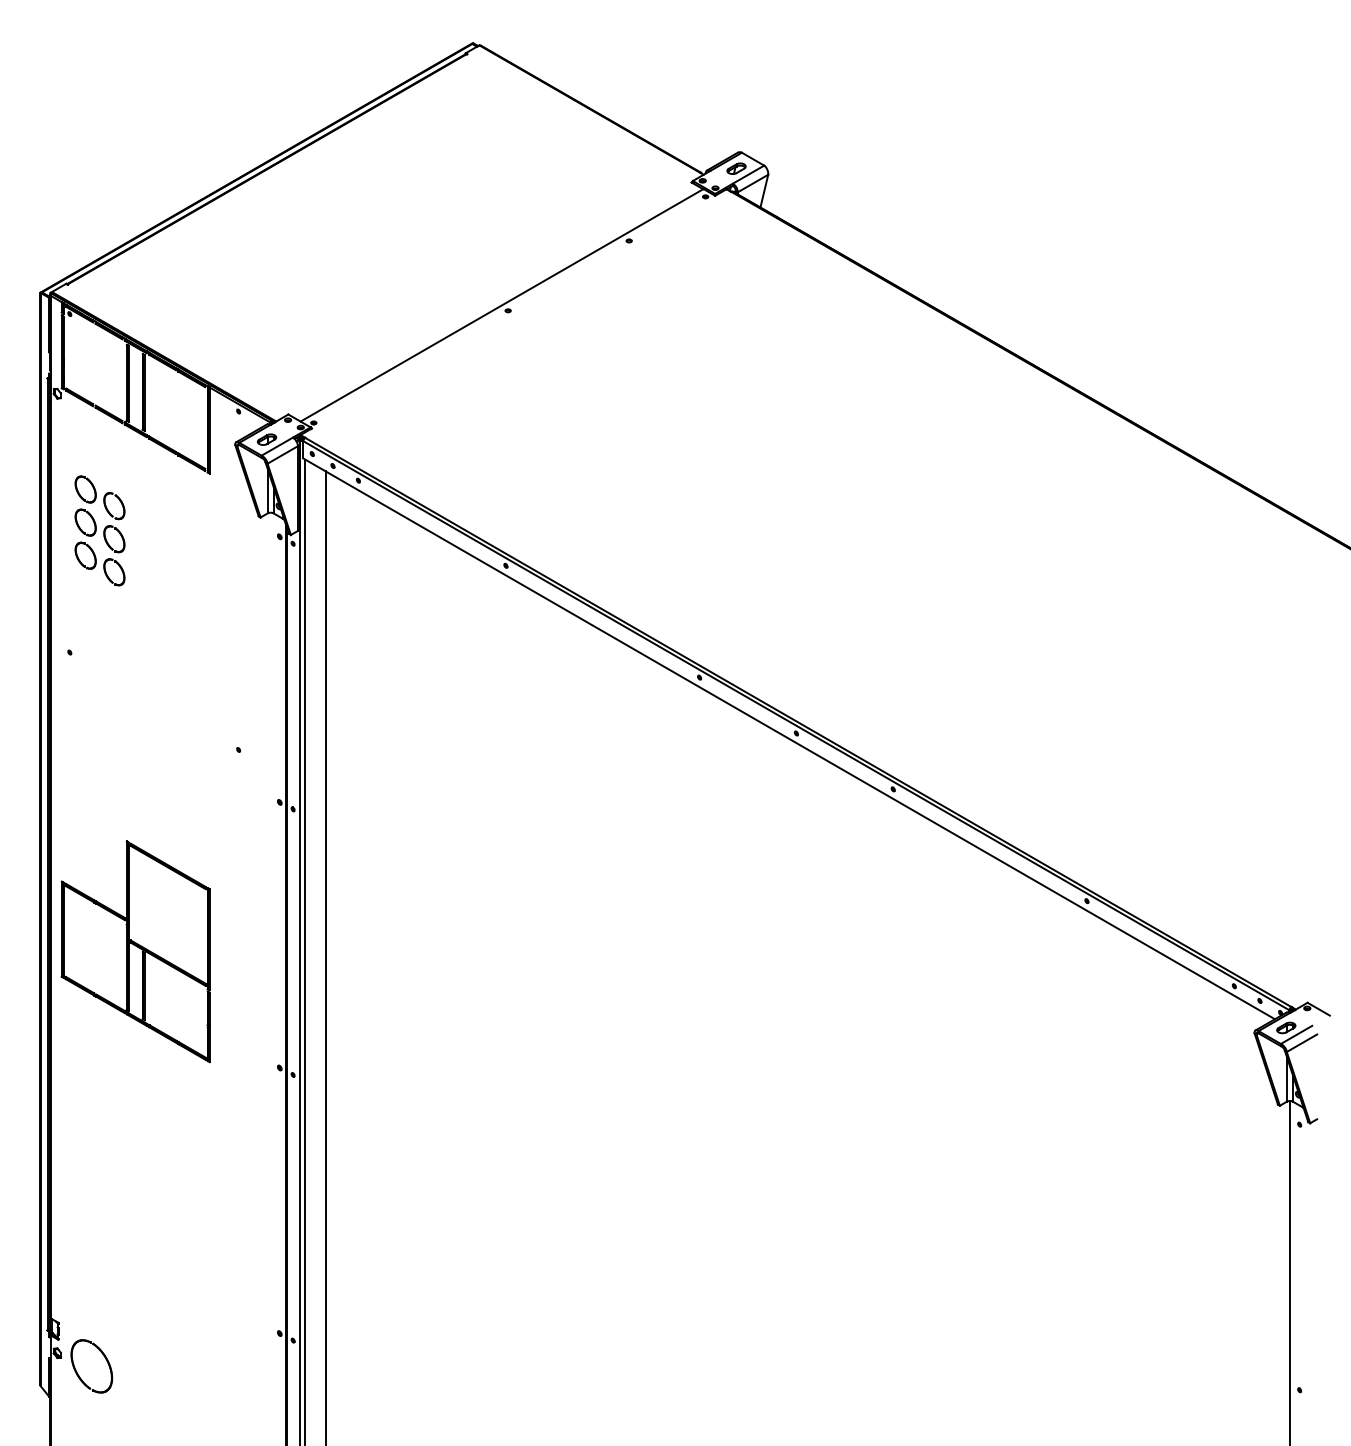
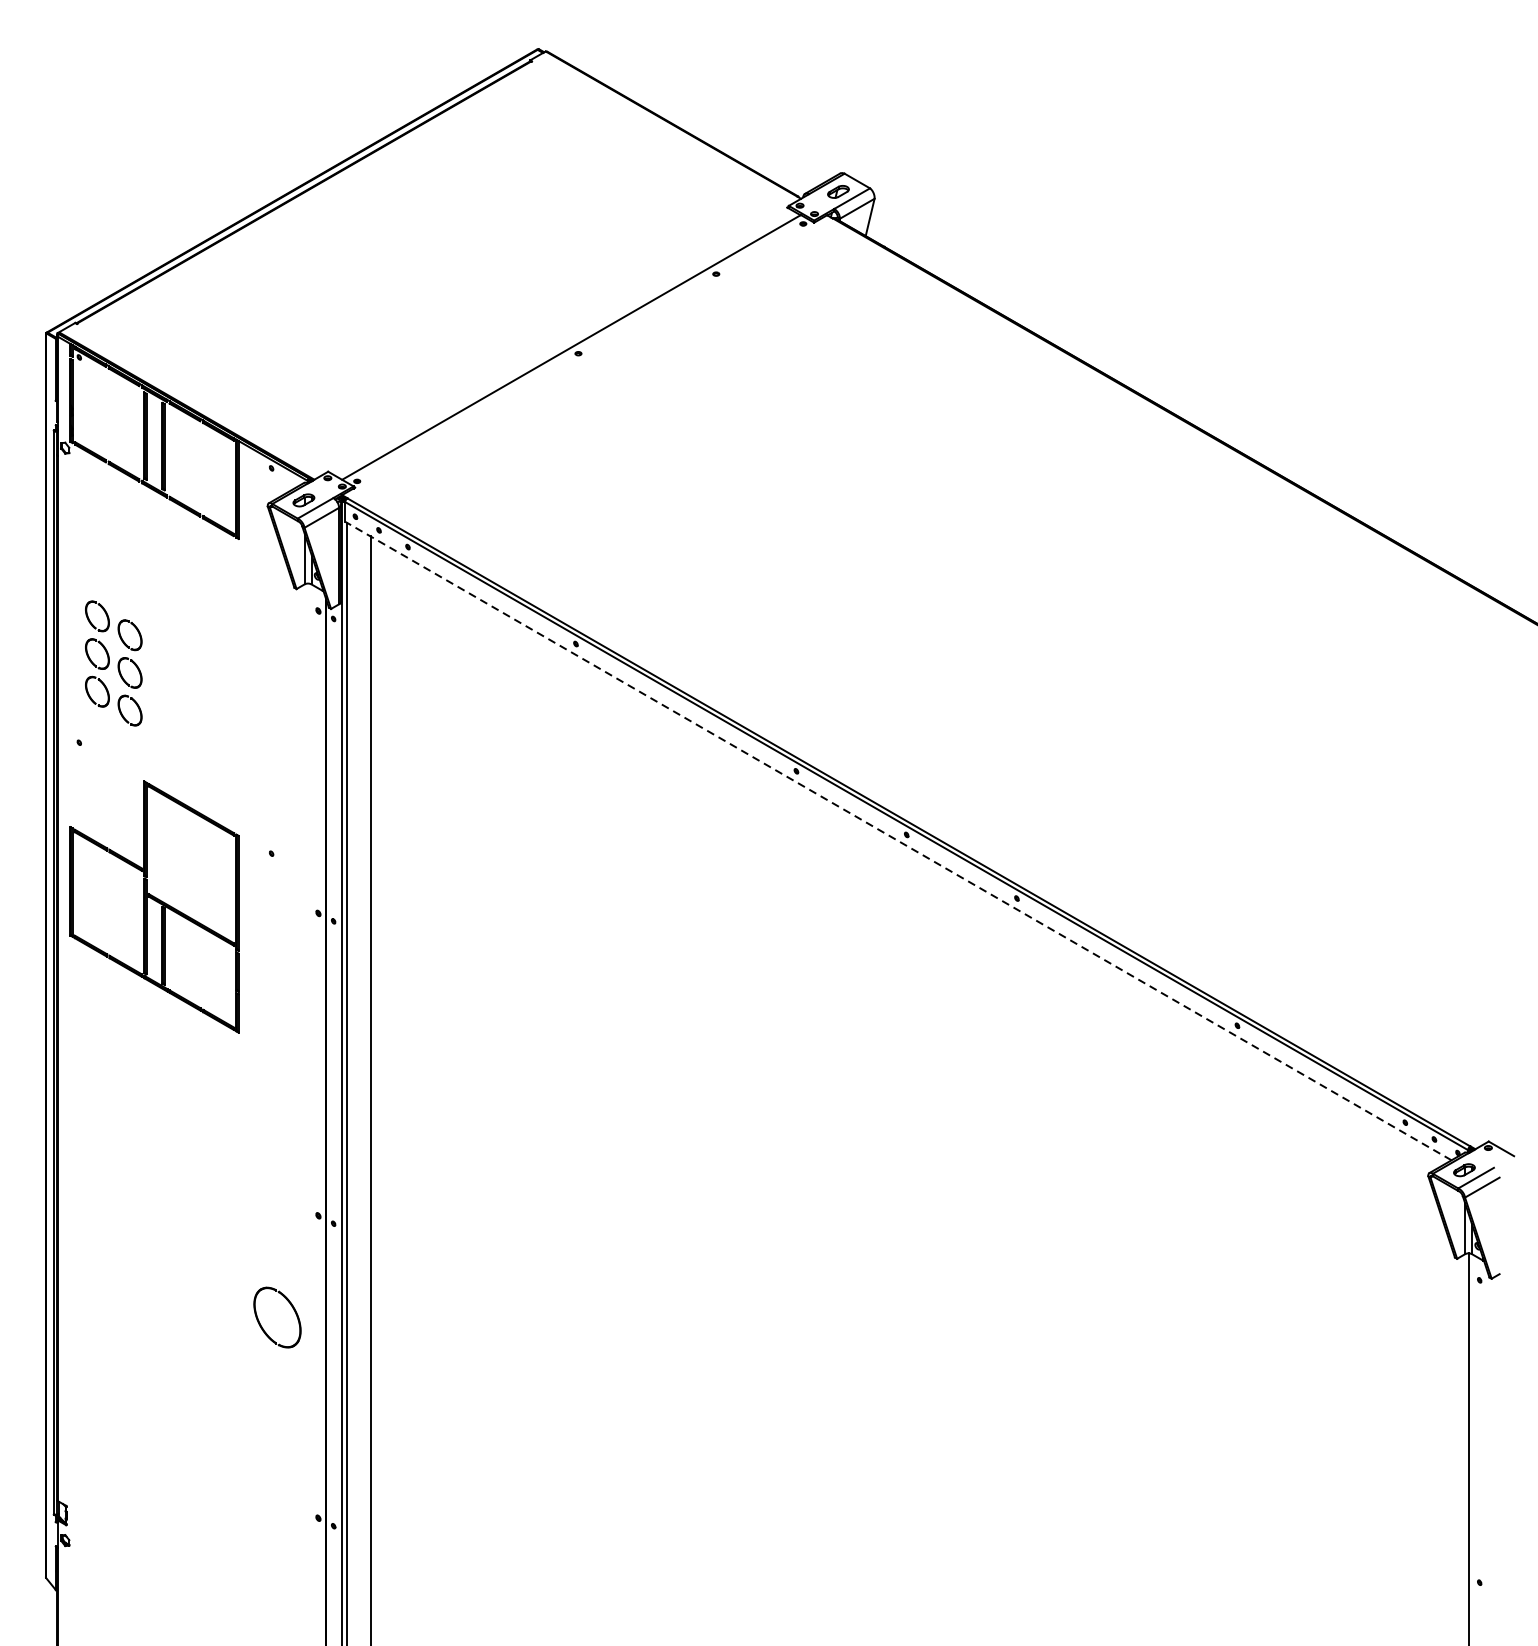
part: (99, 530) -> (113, 663), moved
line: (789, 738) -> (898, 840), solid -> dashed
part: (135, 951) -> (154, 906), moved
part: (91, 1366) -> (277, 1317), moved

